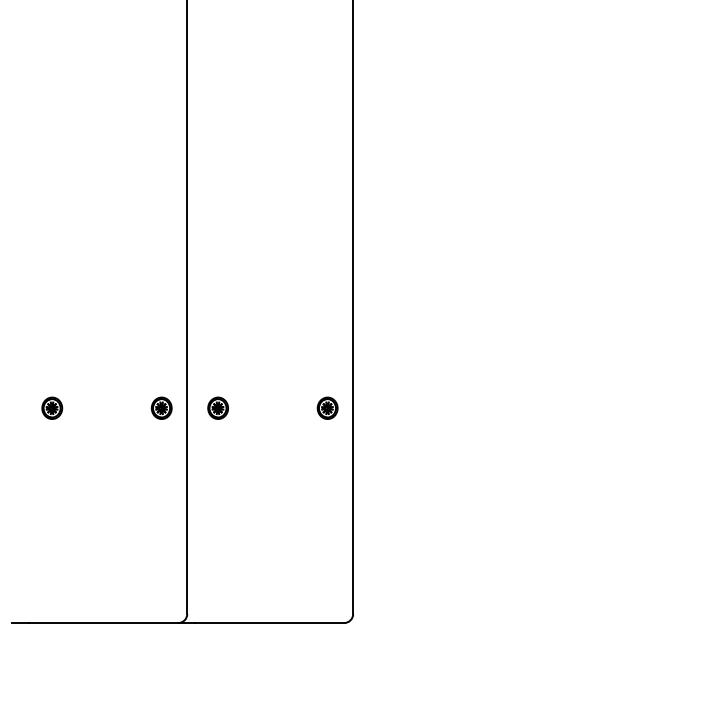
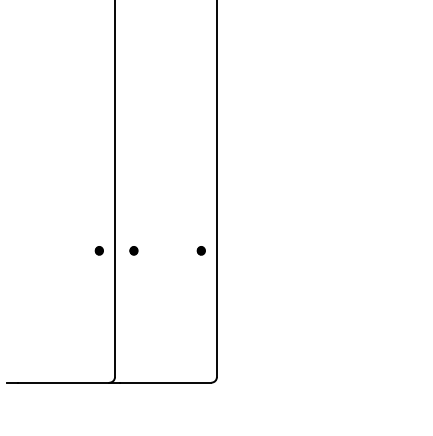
part: (51, 407) -> (31, 250), removed
part: (162, 407) -> (99, 250), size x0.6
part: (217, 407) -> (133, 250), size x0.6
part: (328, 407) -> (201, 250), size x0.6

